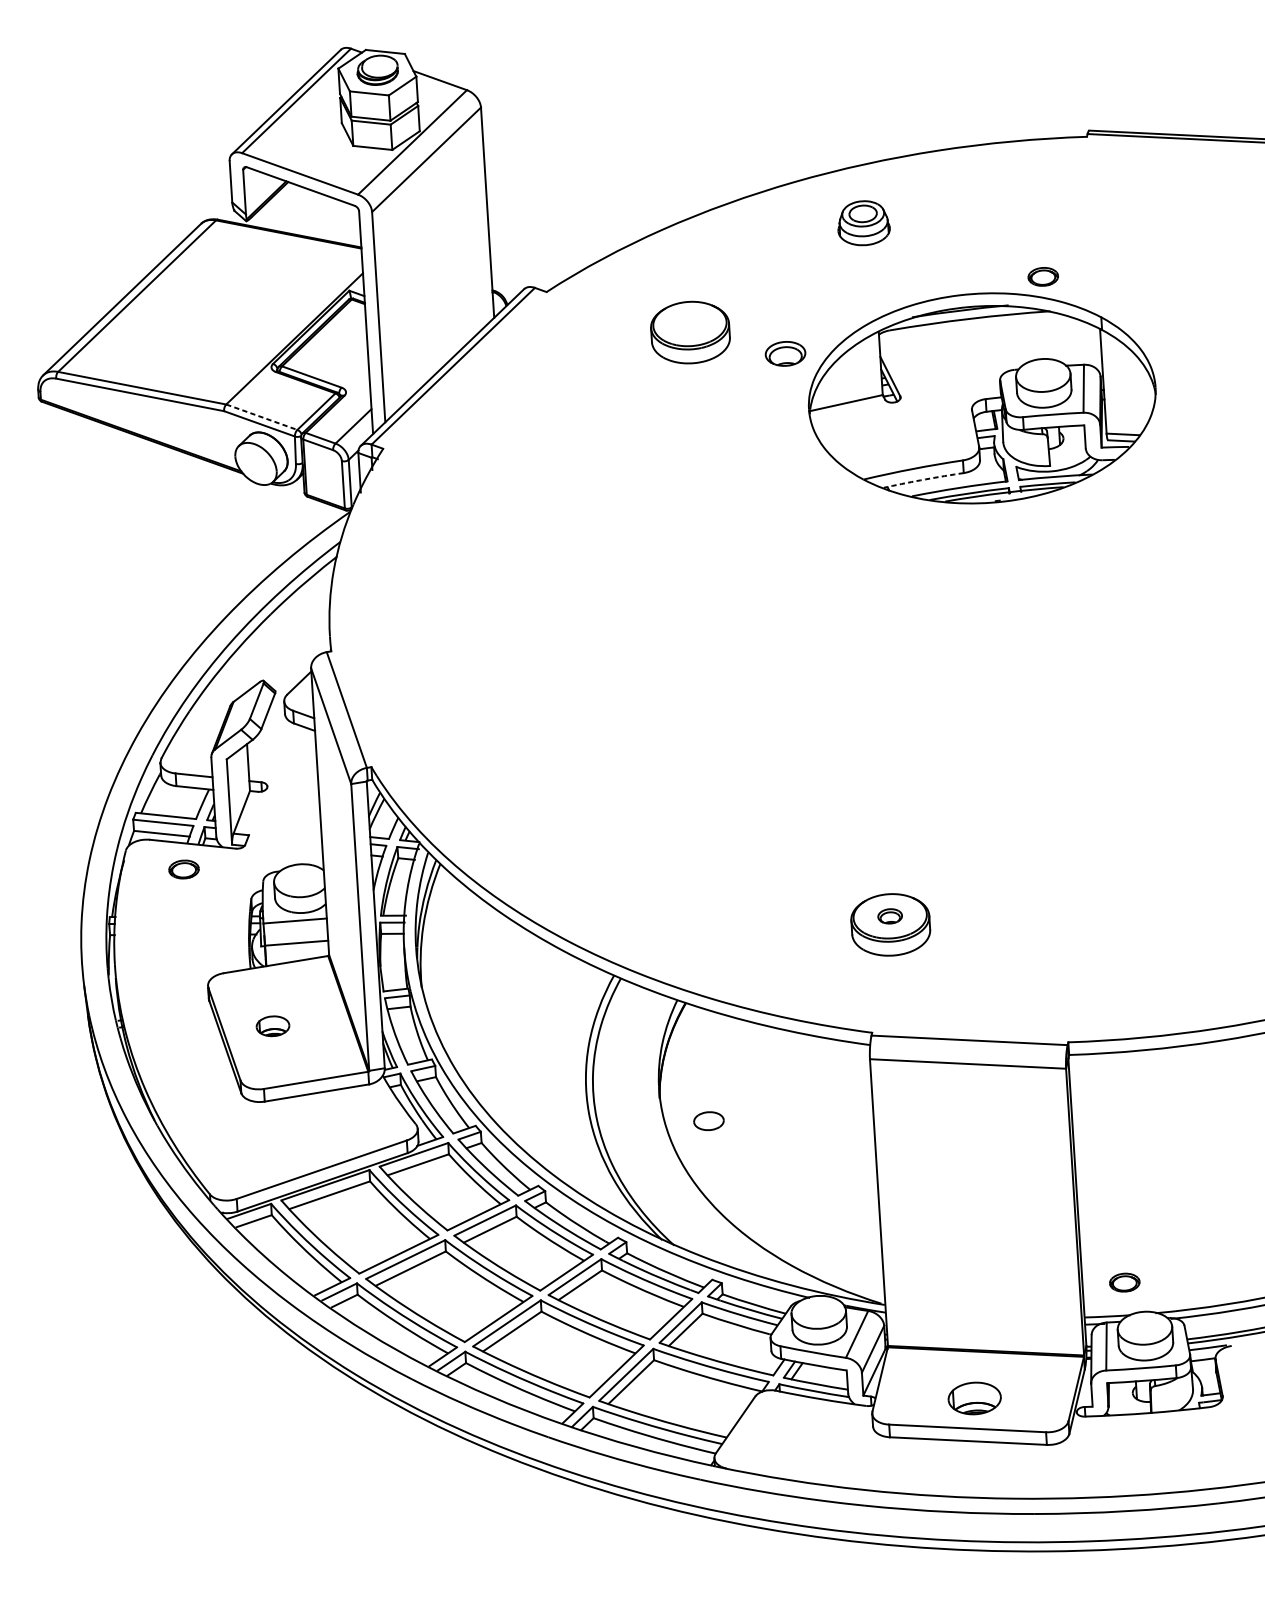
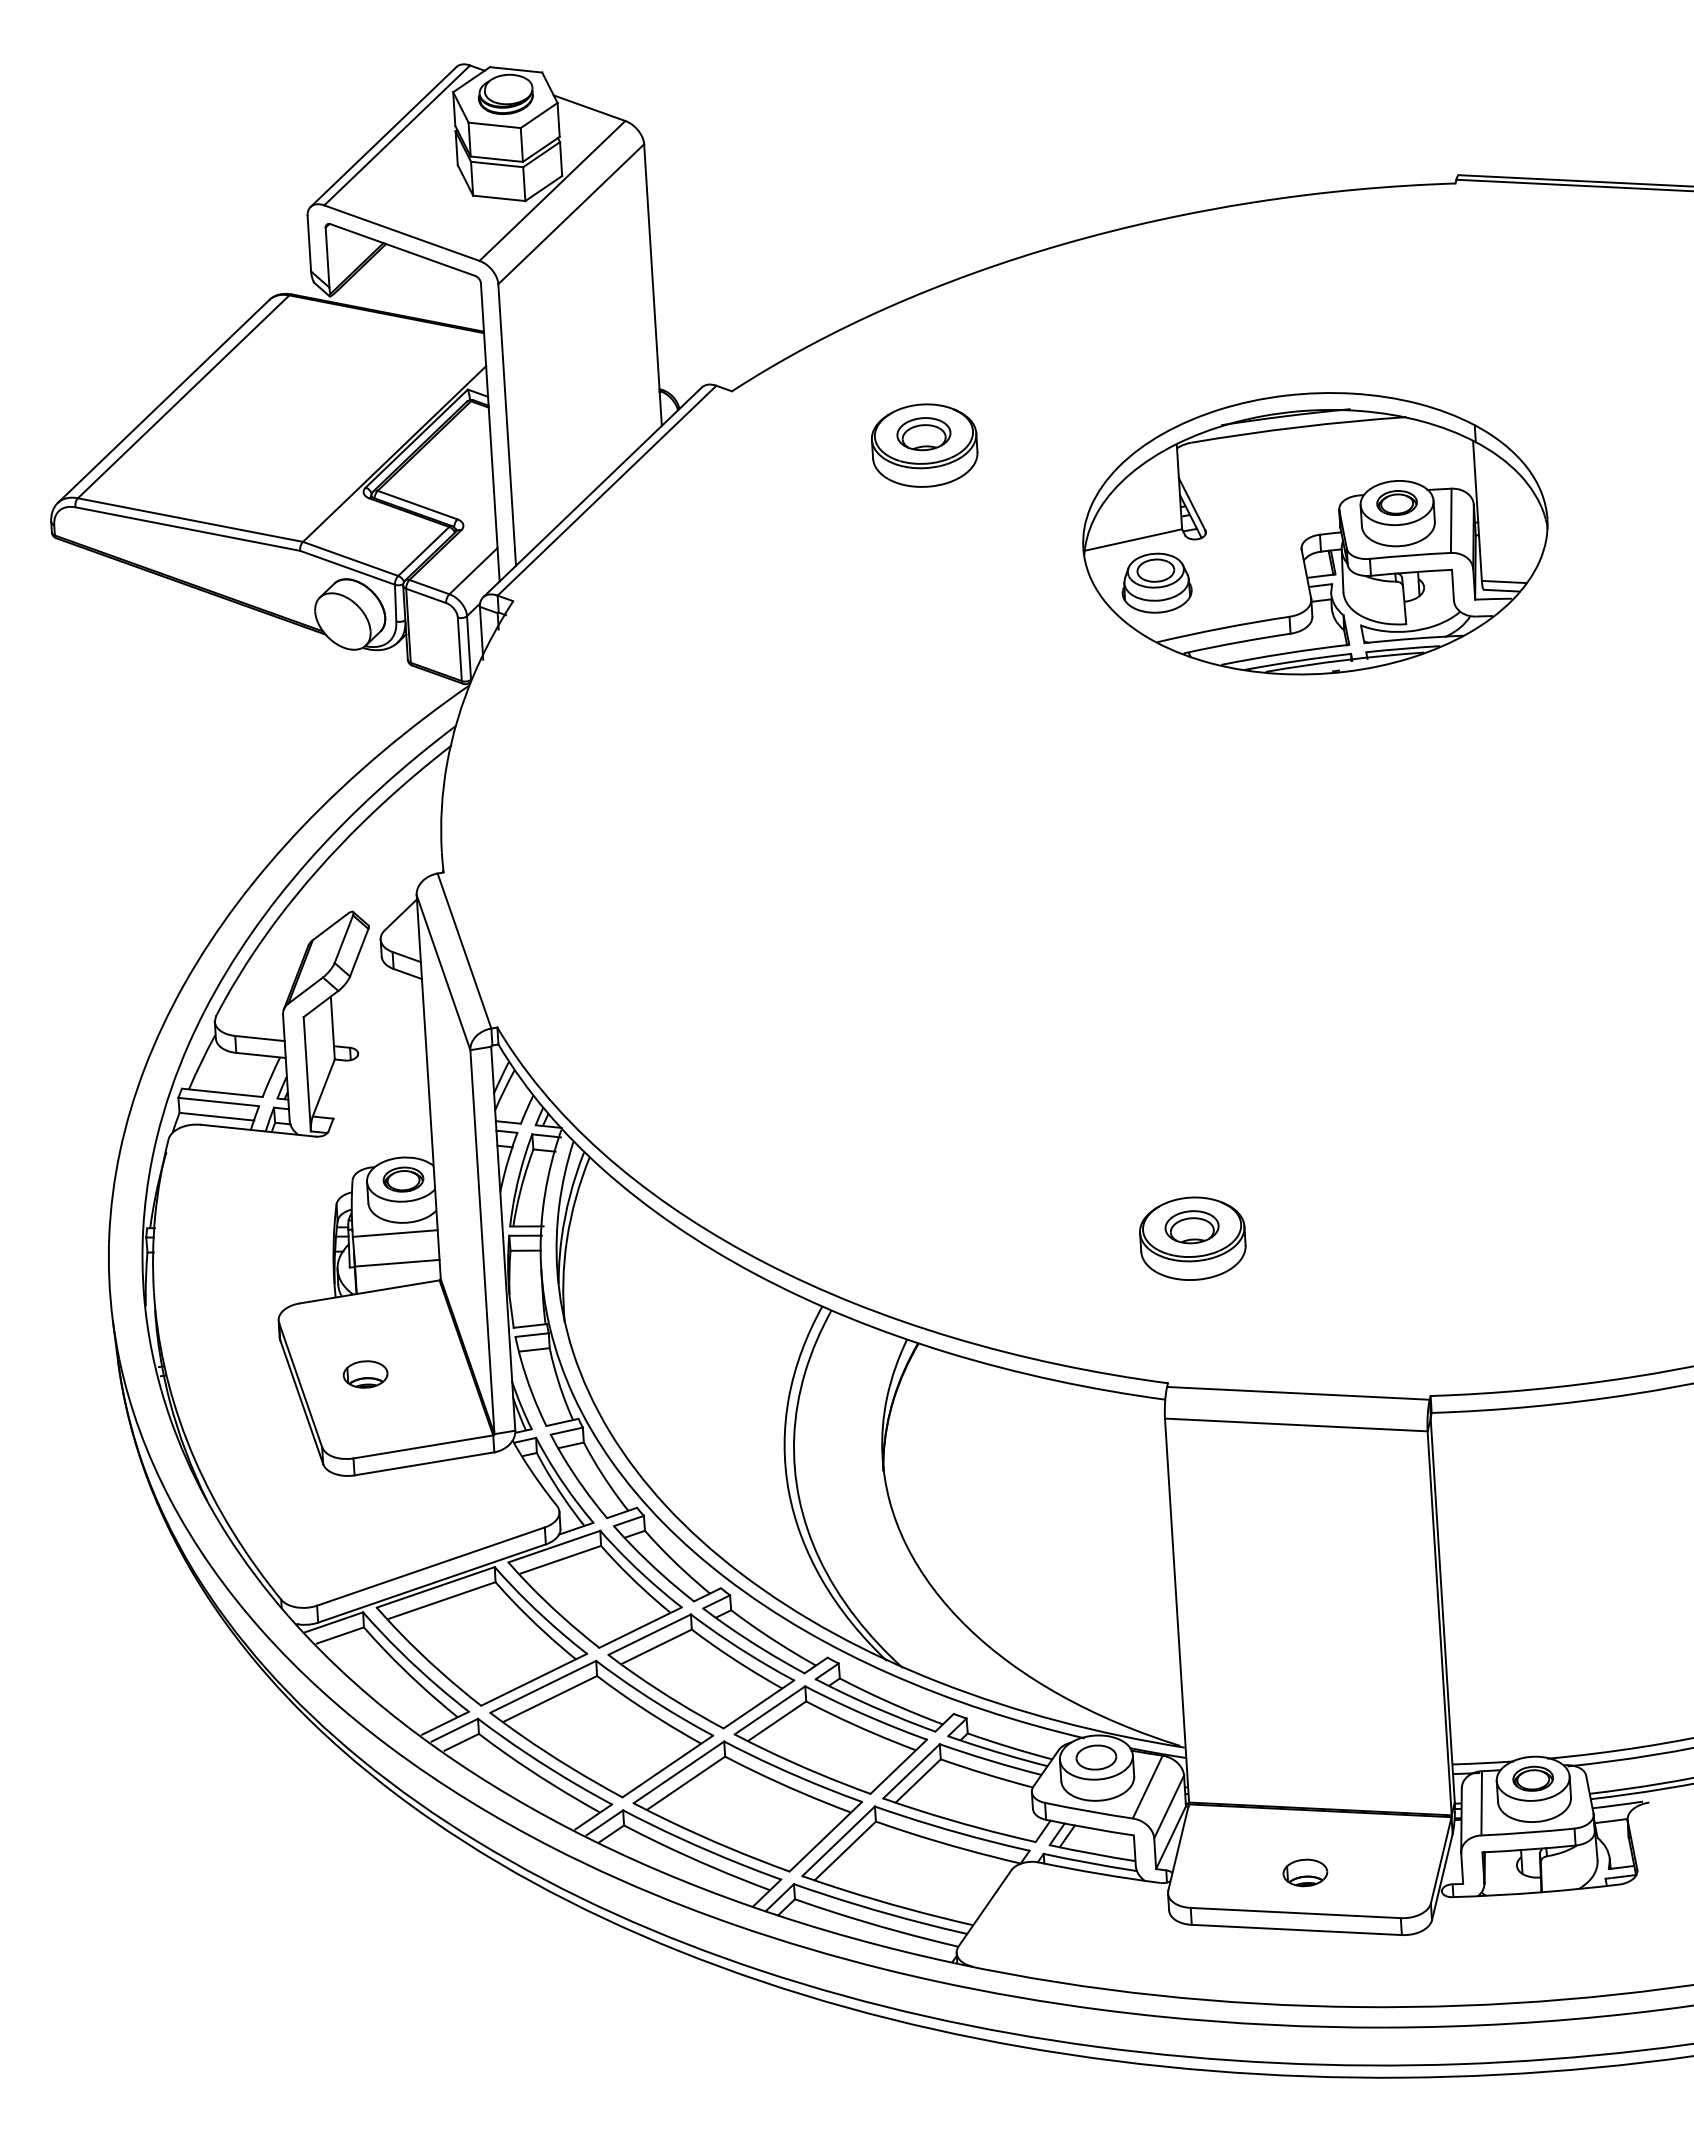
part: (863, 222) -> (1156, 582), moved
part: (1042, 276) -> (1396, 502), moved
part: (785, 354) -> (923, 434), moved
line: (261, 416) -> (350, 558), dashed -> solid
arc: (925, 479) -> (1239, 642), dashed -> solid
part: (184, 869) -> (403, 1179), moved
part: (889, 916) -> (1191, 1227), size x1.67
part: (709, 1121) -> (1096, 1757), moved
part: (1124, 1282) -> (1532, 1778), moved
part: (974, 1398) -> (1305, 1872), size x0.62

